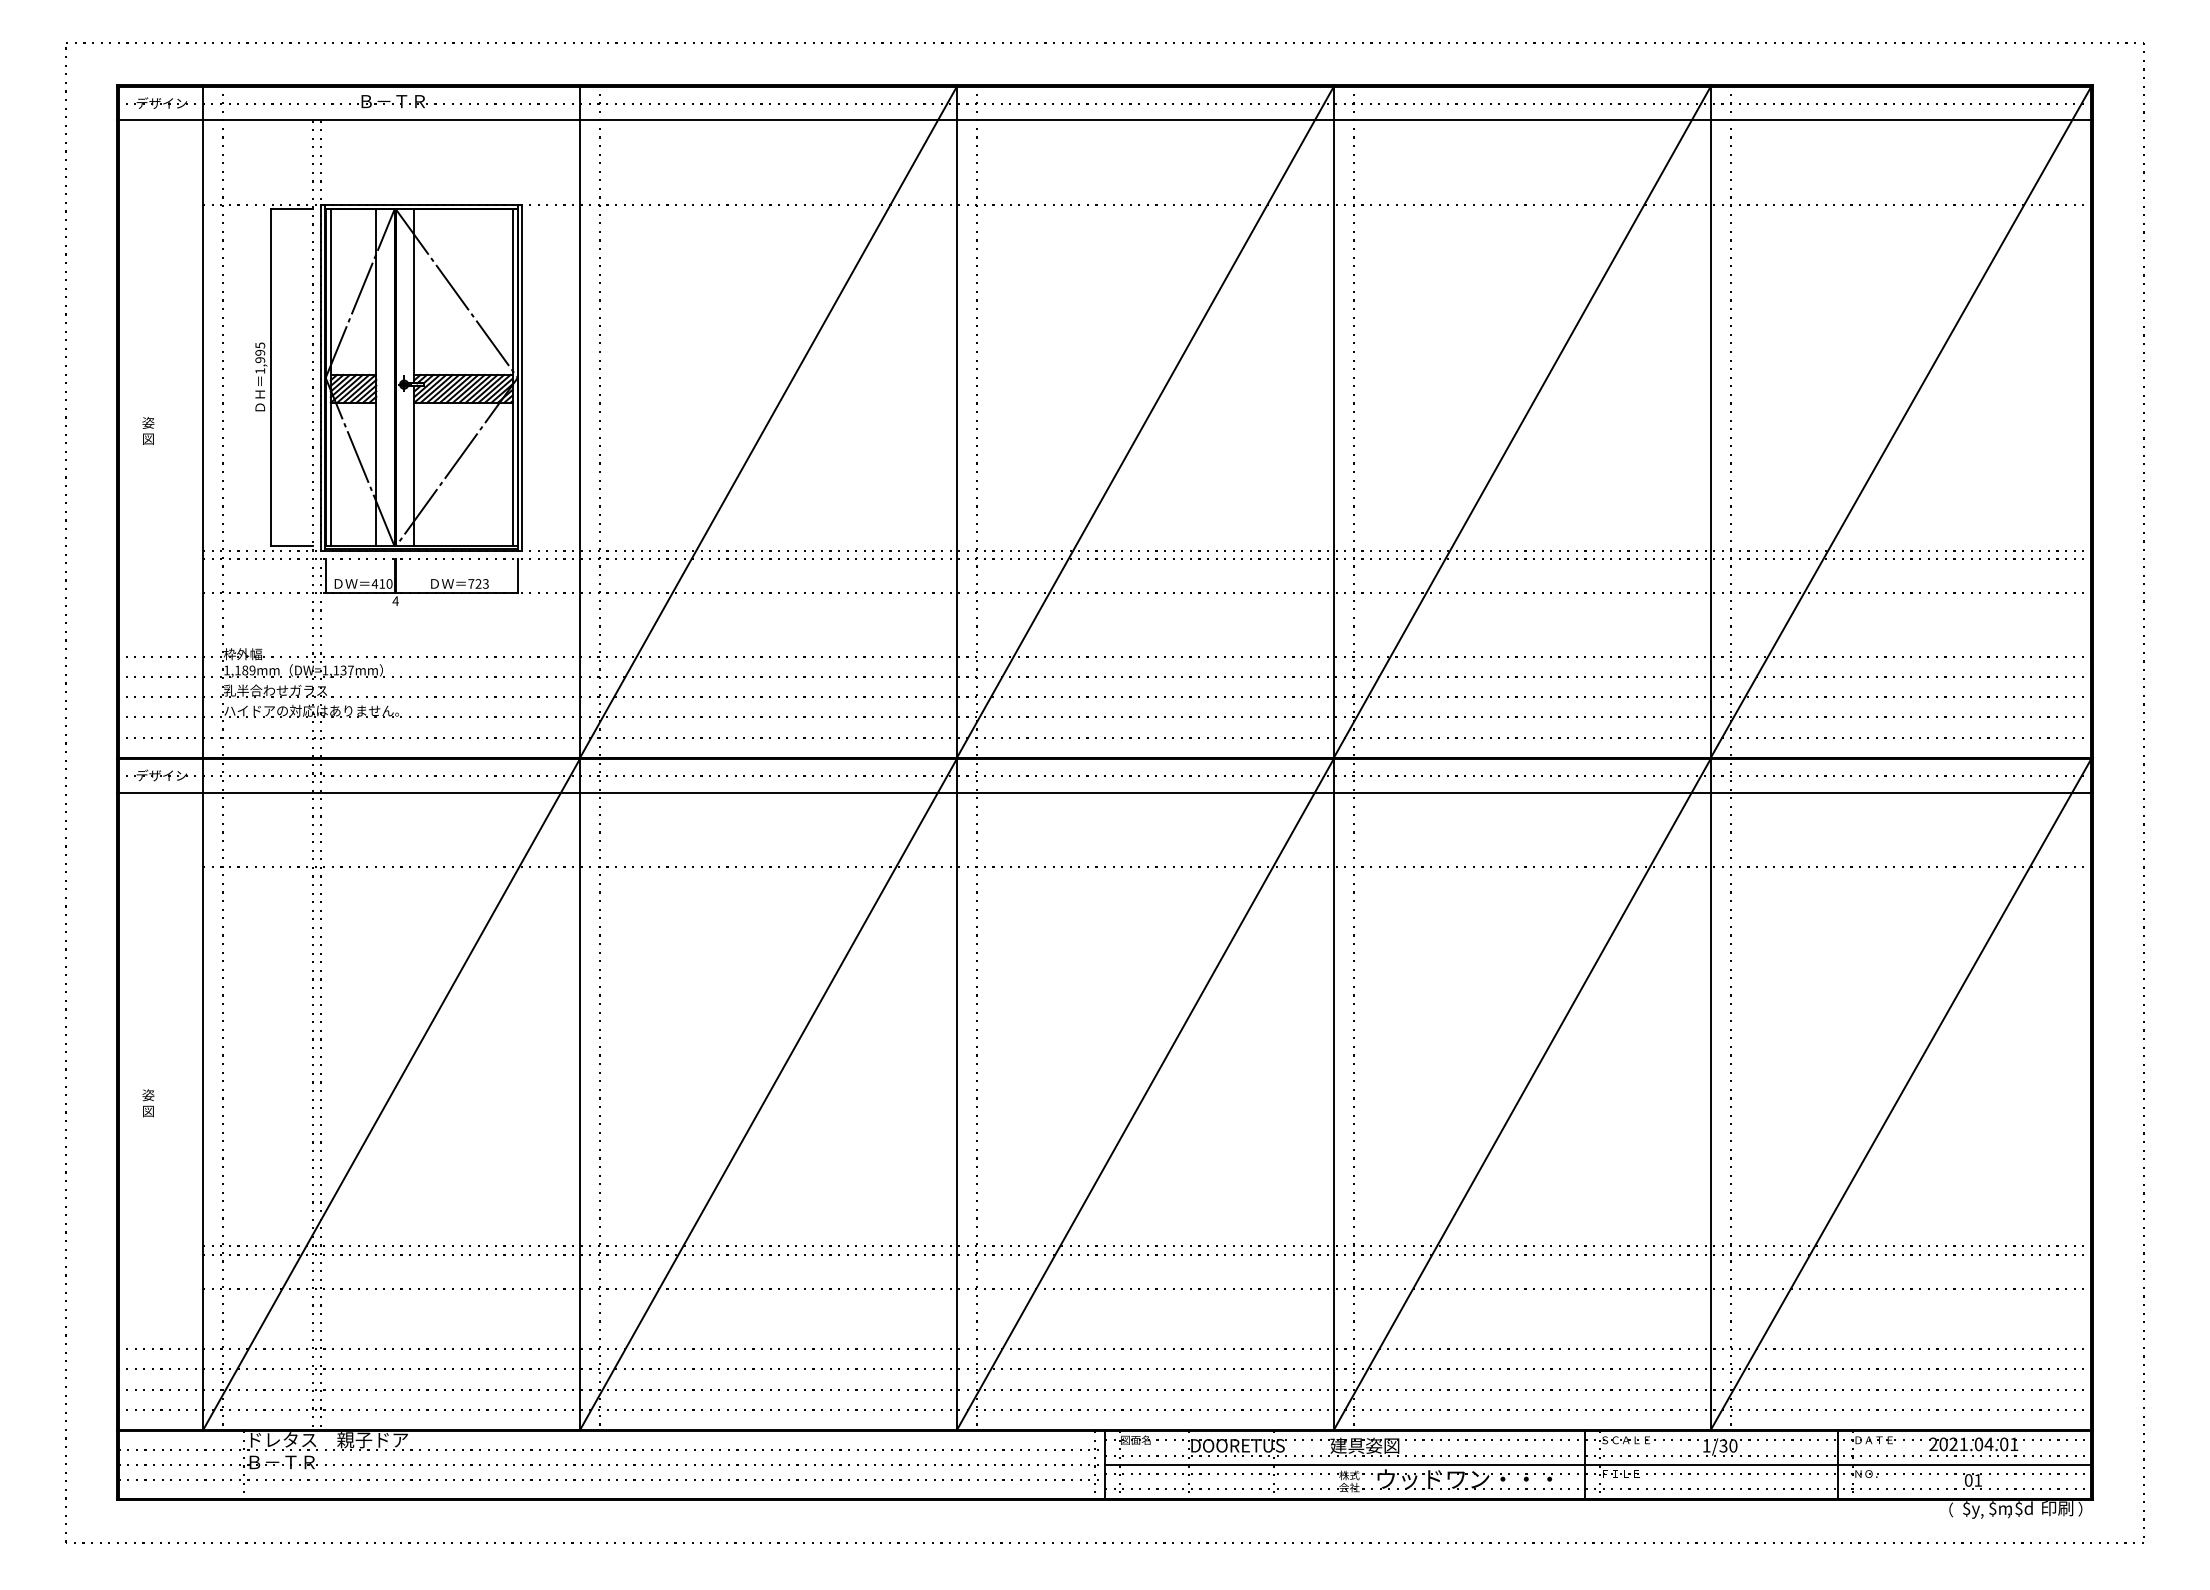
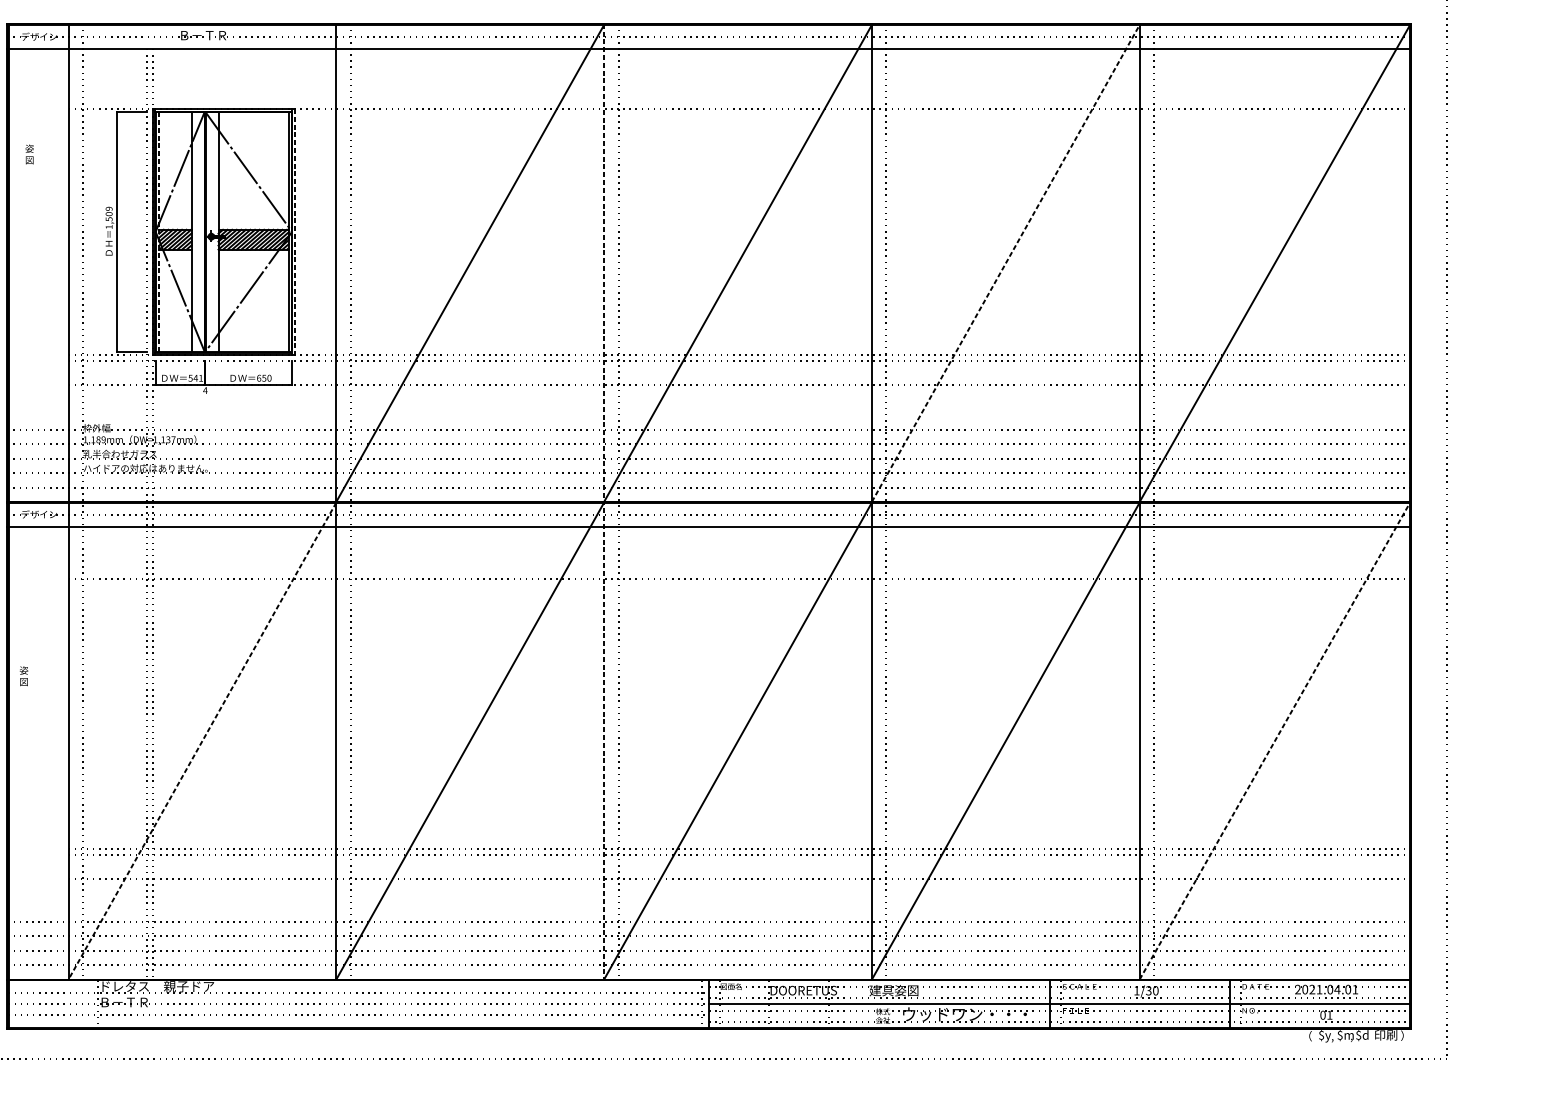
text: (260, 352) -> (109, 213), 1,995 -> 1,509
line: (330, 377) -> (159, 231), solid -> dashed
line: (522, 377) -> (295, 231), solid -> dashed
line: (1522, 422) -> (1005, 263), solid -> dashed
text: (148, 430) -> (29, 154), moved
text: (381, 583) -> (195, 377), 410 -> 541
text: (478, 583) -> (264, 377), 723 -> 650
line: (956, 757) -> (603, 501), solid -> dashed
line: (391, 1094) -> (202, 741), solid -> dashed
line: (1901, 1094) -> (1275, 741), solid -> dashed
text: (148, 1103) -> (24, 676), moved

